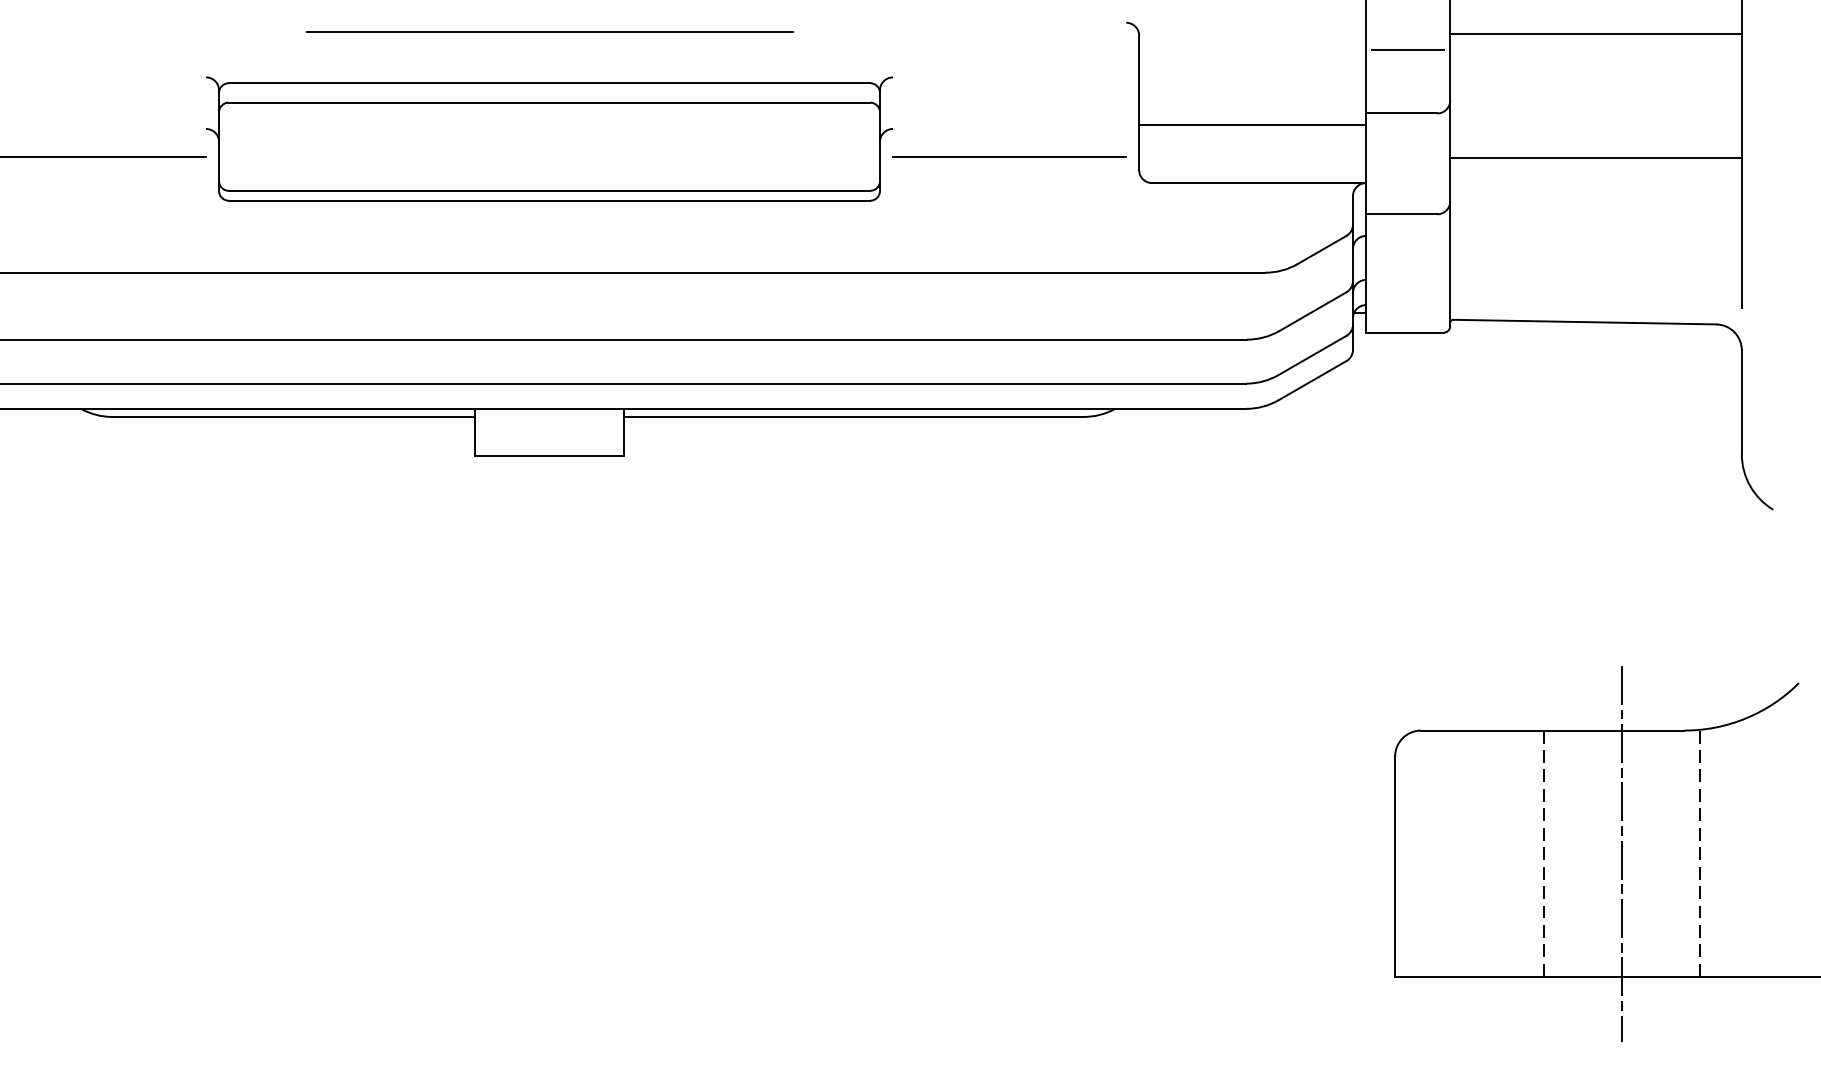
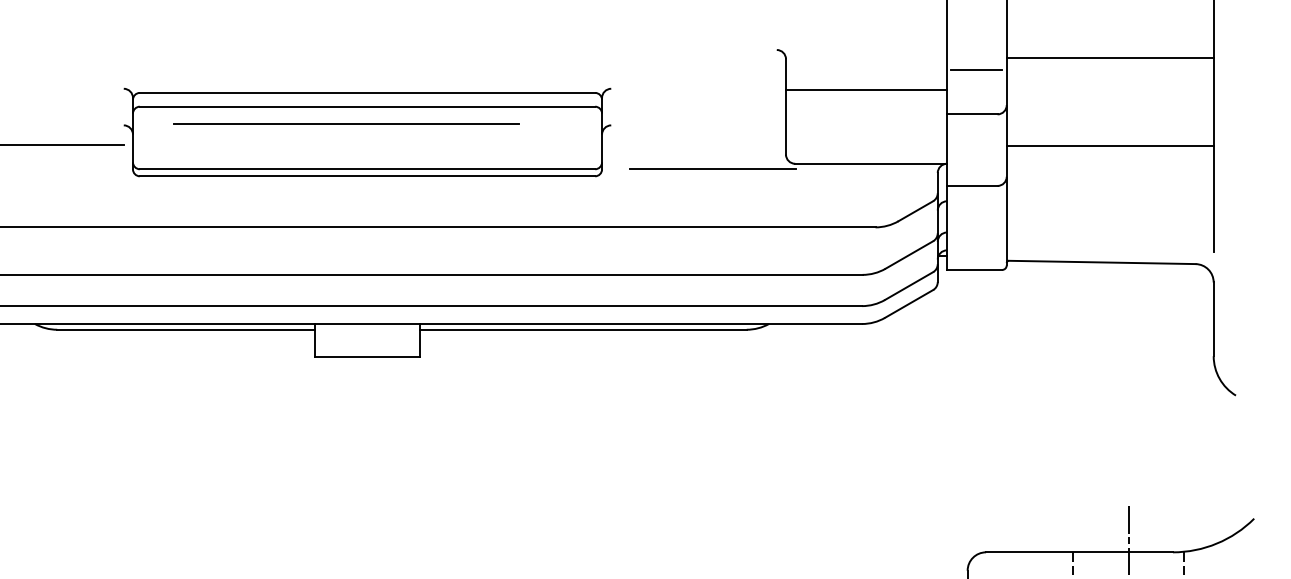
line: (549, 31) -> (346, 122), moved
line: (1252, 124) -> (866, 89), moved
line: (1009, 156) -> (713, 169), moved

